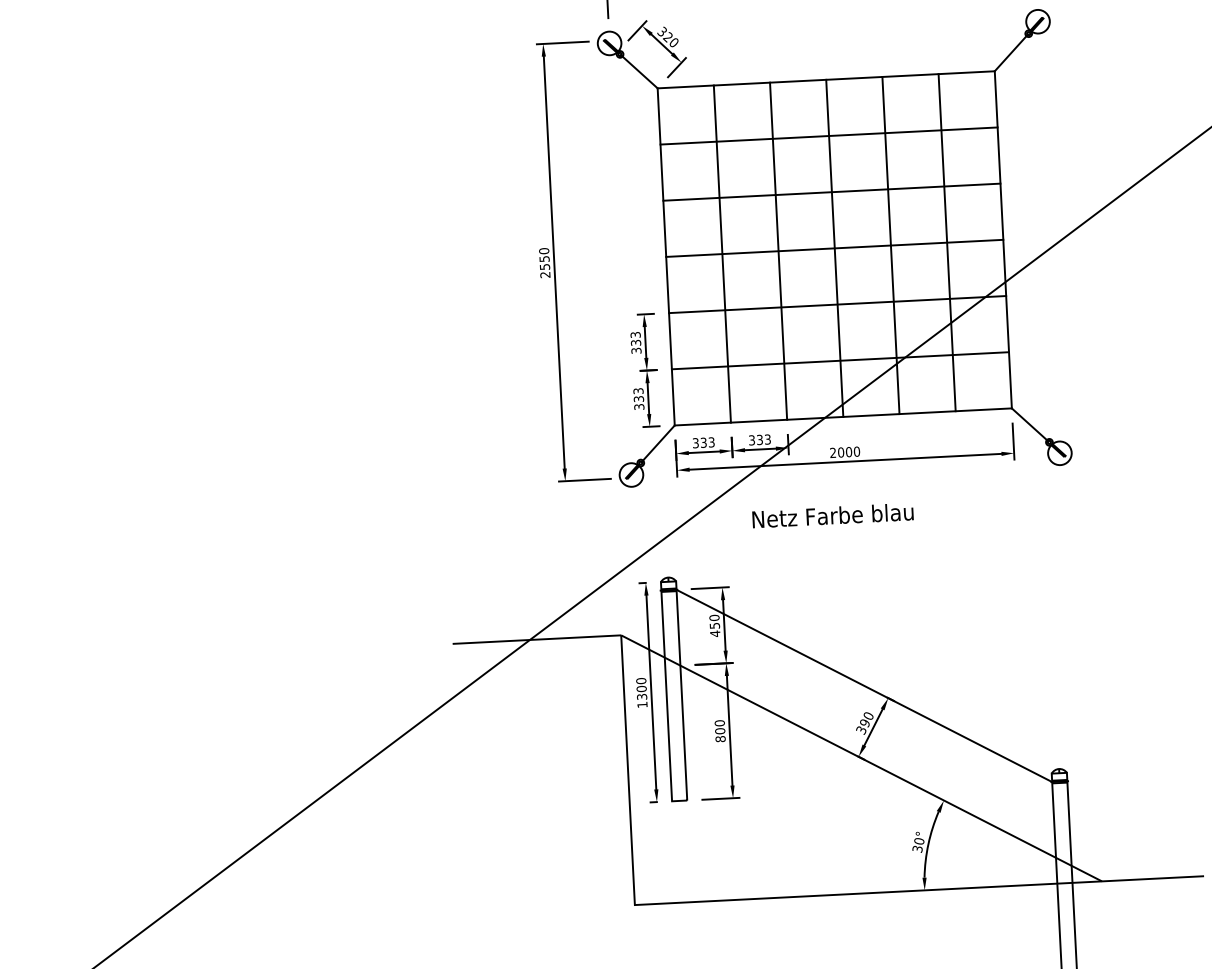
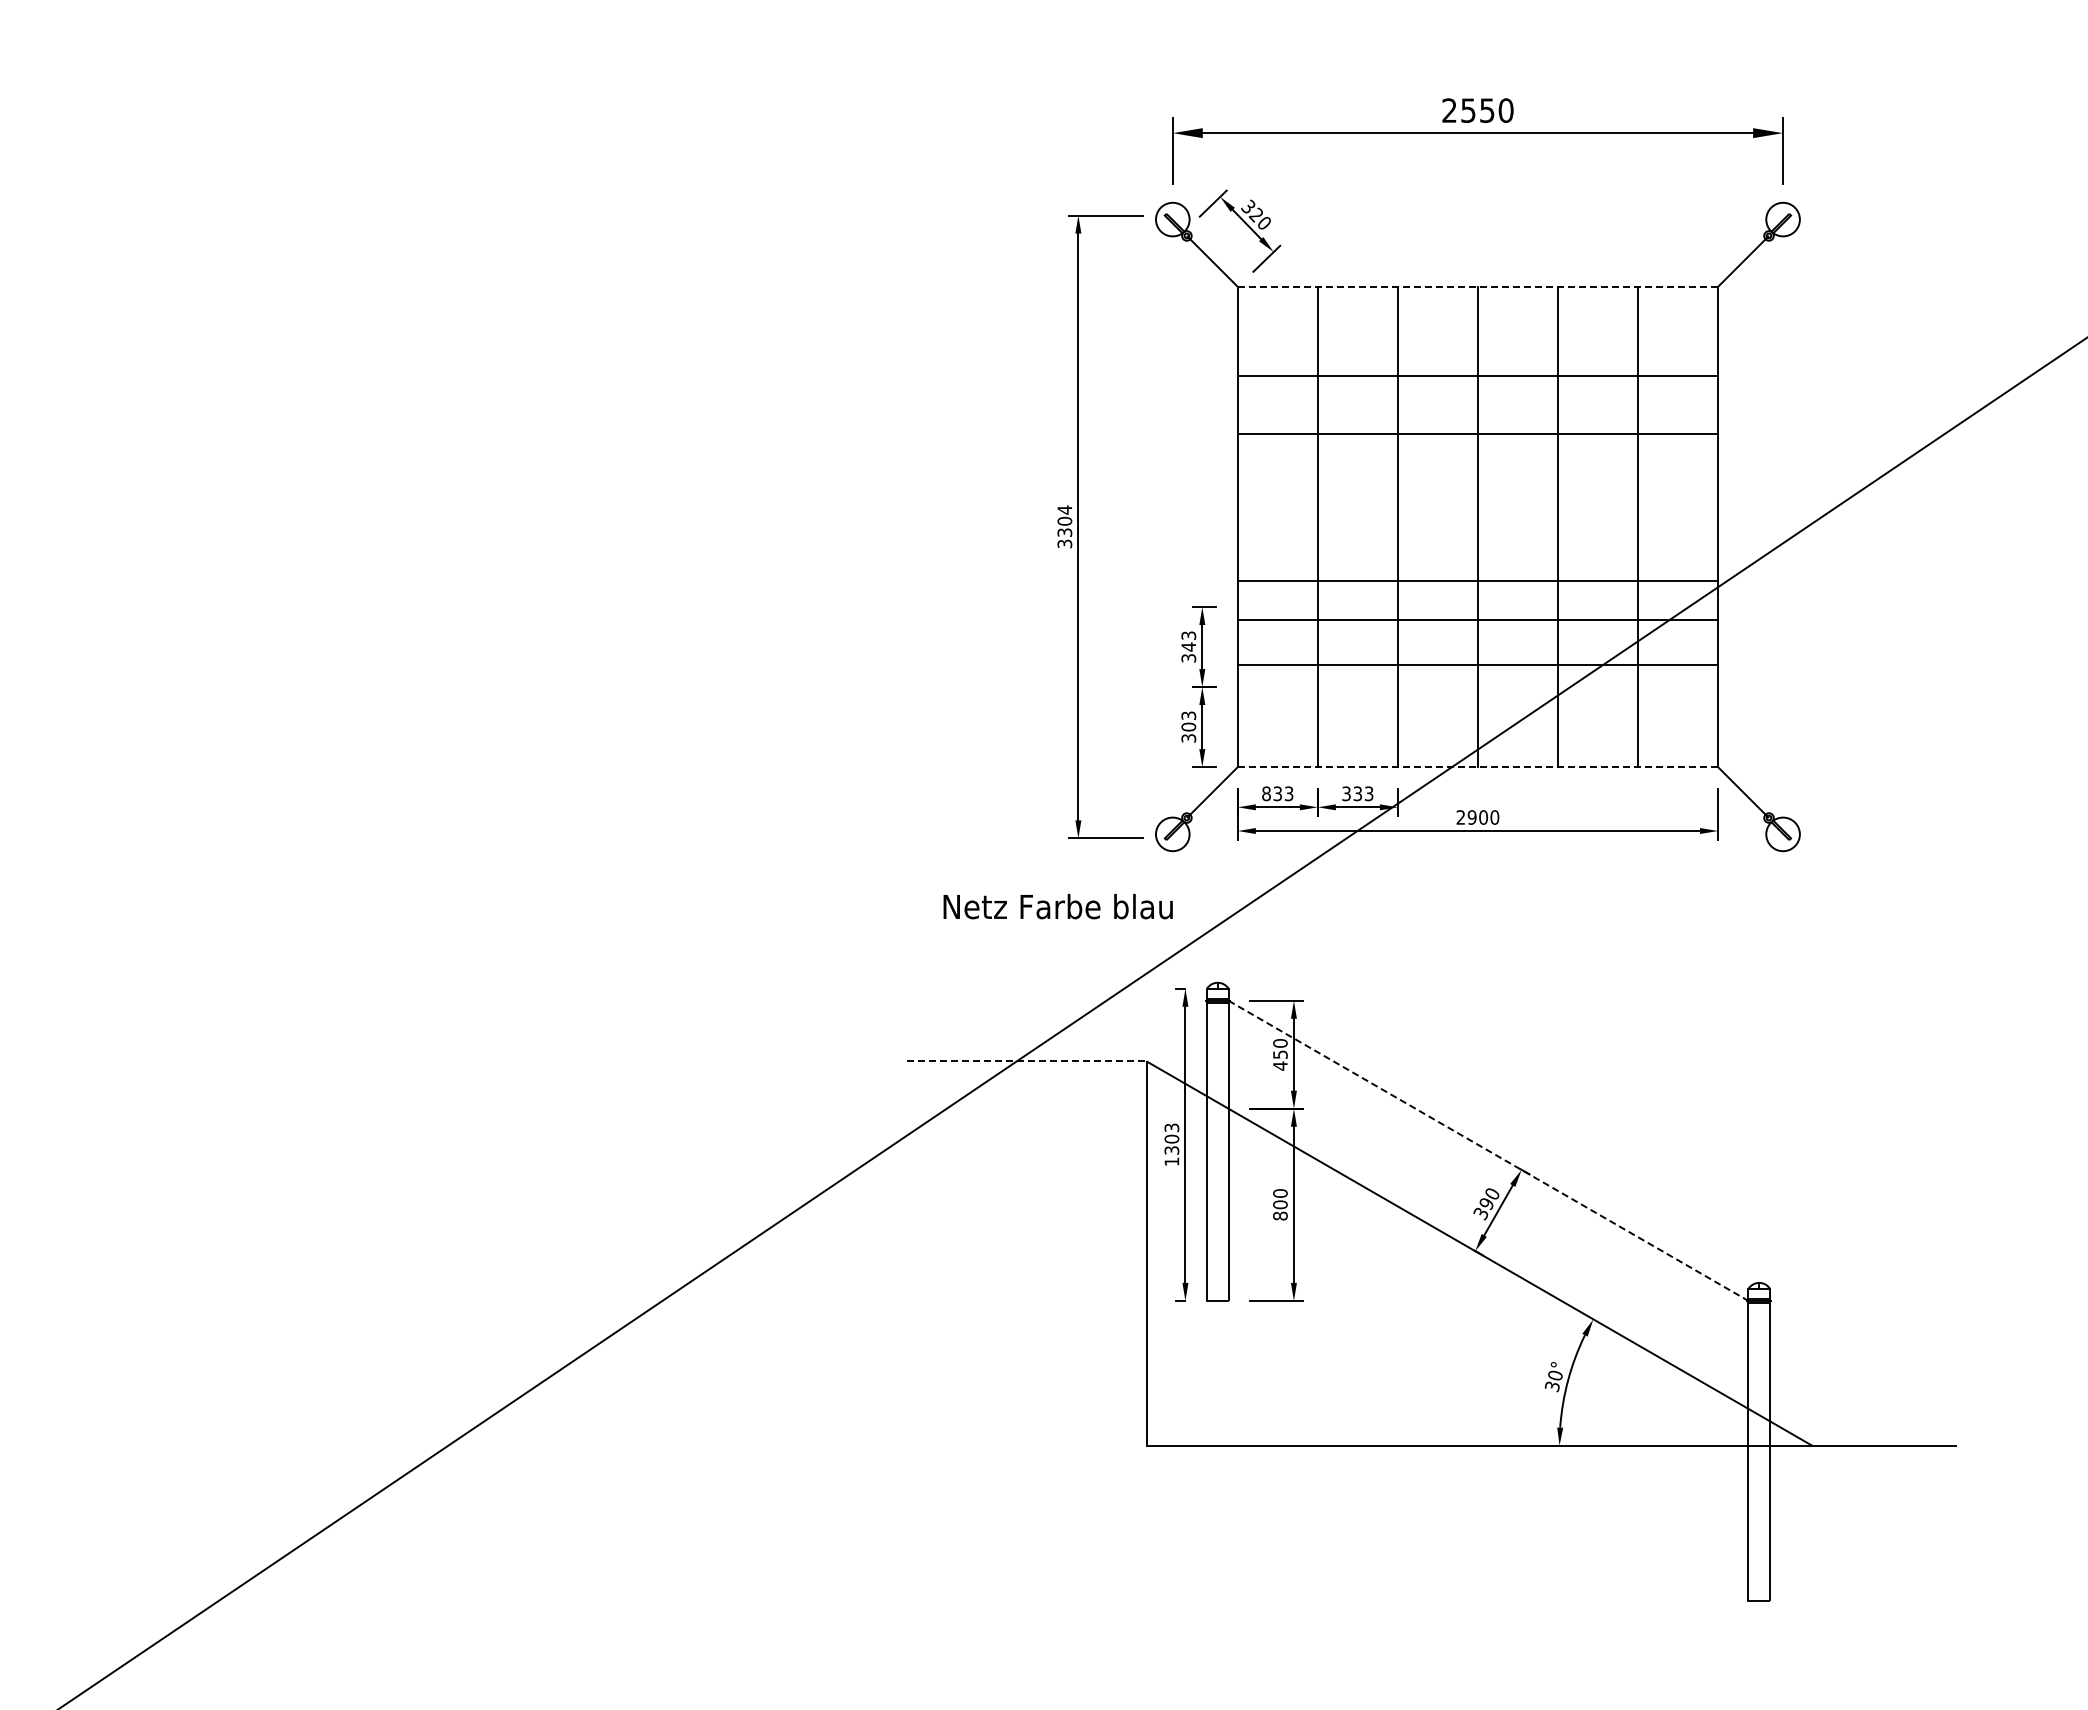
line: (825, 79) -> (1477, 286), solid -> dashed
line: (828, 135) -> (1477, 433), moved
line: (831, 191) -> (1477, 375), moved
line: (834, 248) -> (1477, 581), moved
text: (544, 262) -> (1064, 526), 2550 -> 3304
line: (837, 304) -> (1477, 665), moved
text: (635, 342) -> (1188, 646), 333 -> 343
line: (840, 361) -> (1477, 620), moved
text: (638, 398) -> (1188, 726), 333 -> 303
line: (843, 417) -> (1478, 767), solid -> dashed
text: (695, 442) -> (1266, 793), 333 -> 833
text: (840, 452) -> (1471, 817), 2000 -> 2900
text: (832, 515) -> (1057, 906), moved
line: (537, 639) -> (1027, 1061), solid -> dashed
text: (640, 680) -> (1171, 1127), 1300 -> 1303
line: (864, 686) -> (1488, 1151), solid -> dashed

